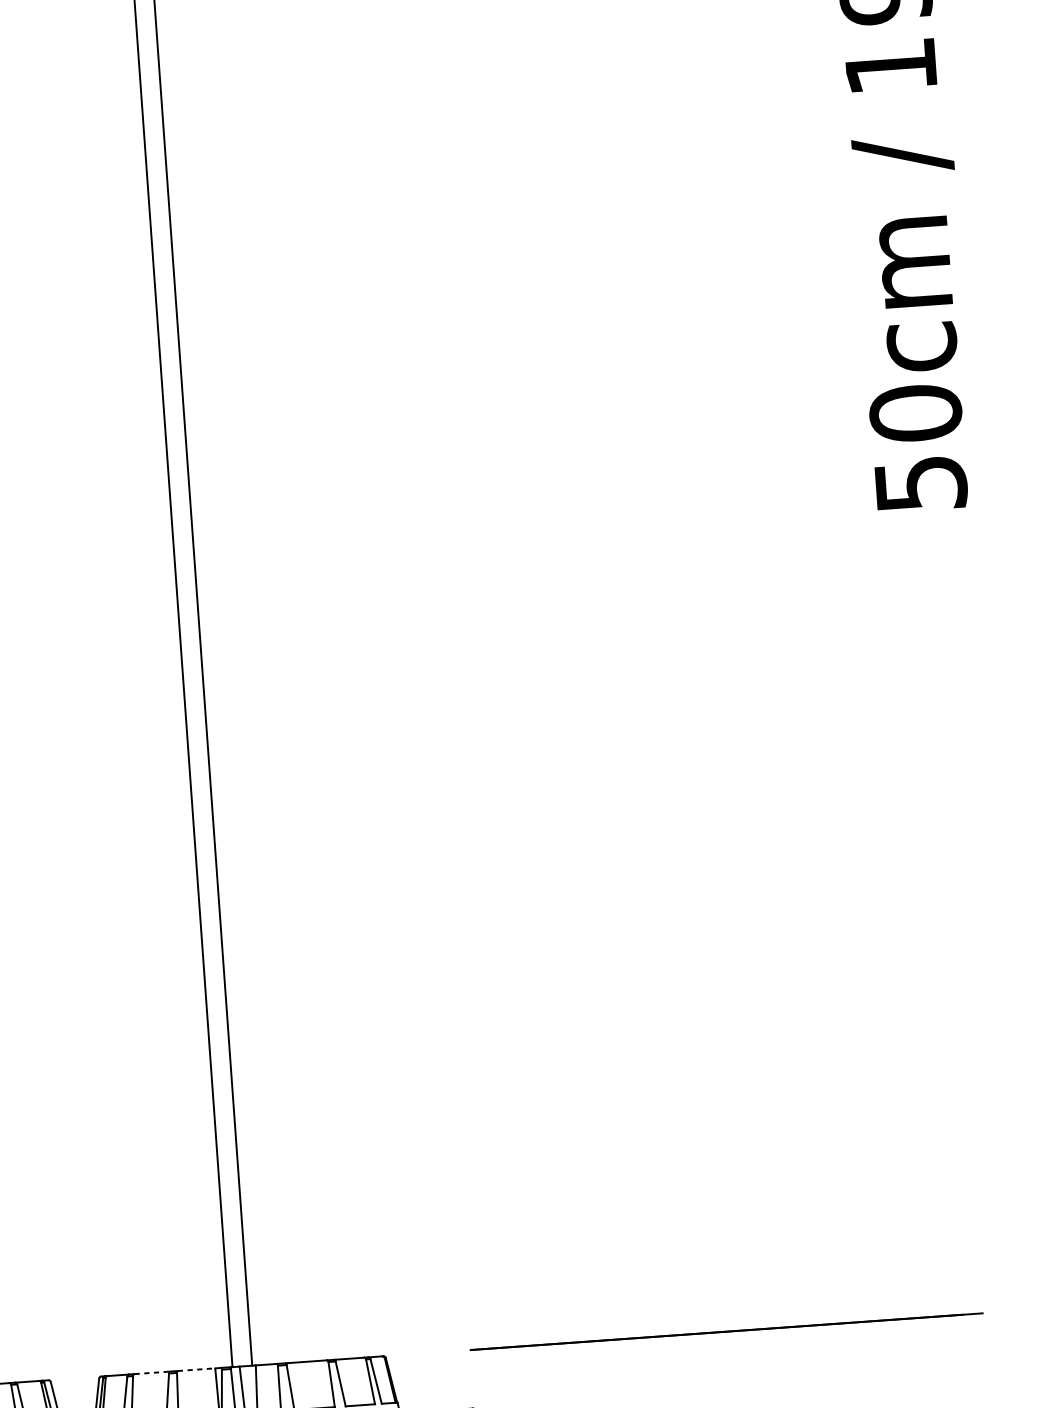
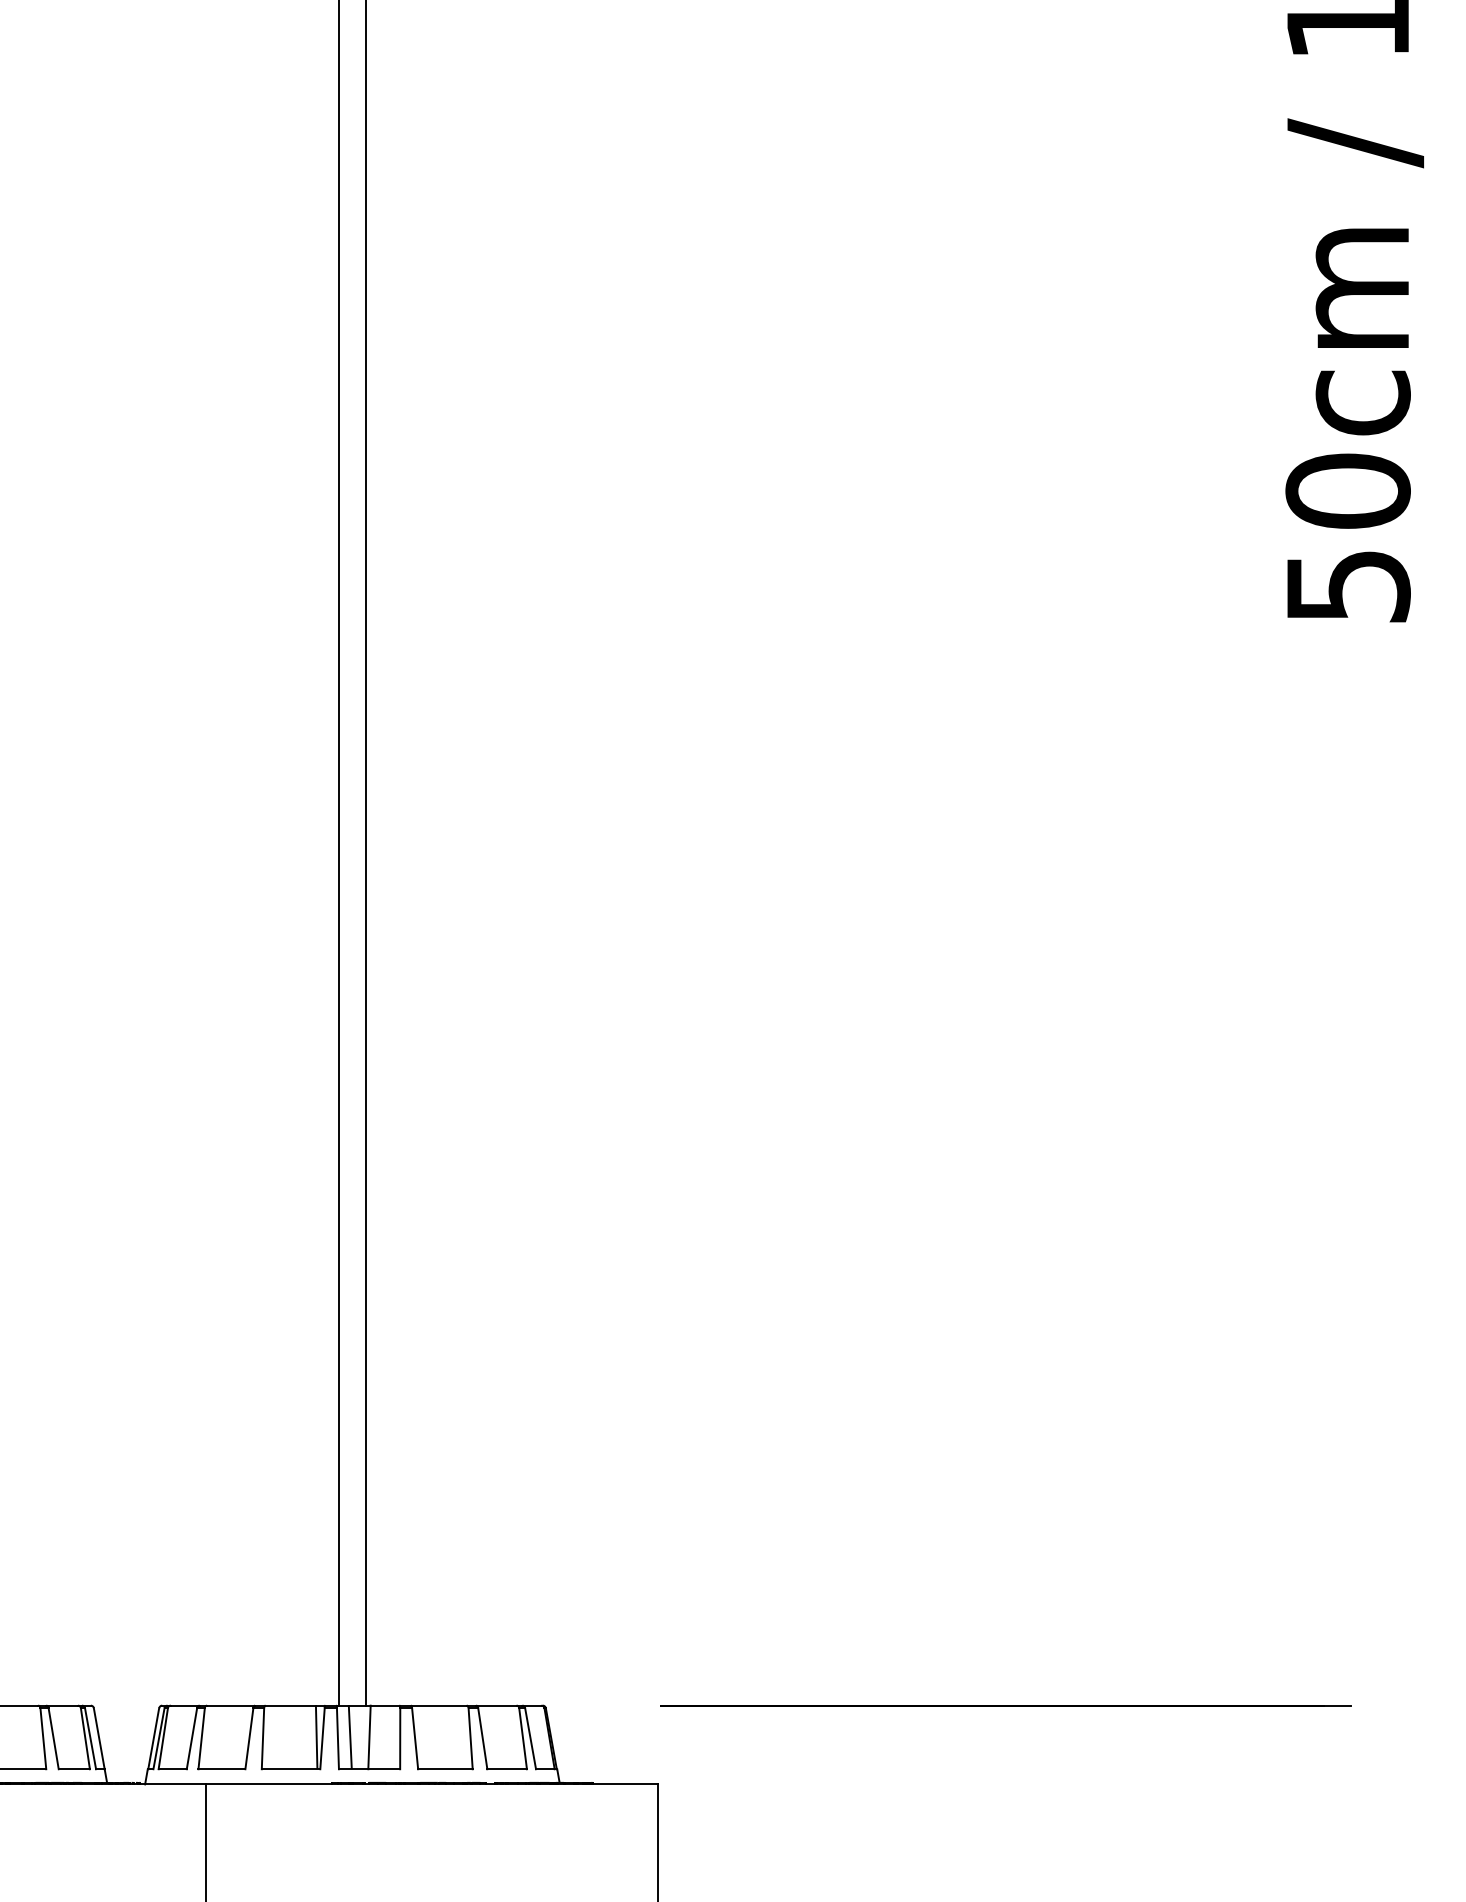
line: (197, 1369) -> (291, 1705), dashed -> solid
line: (152, 1372) -> (231, 1705), dashed -> solid

